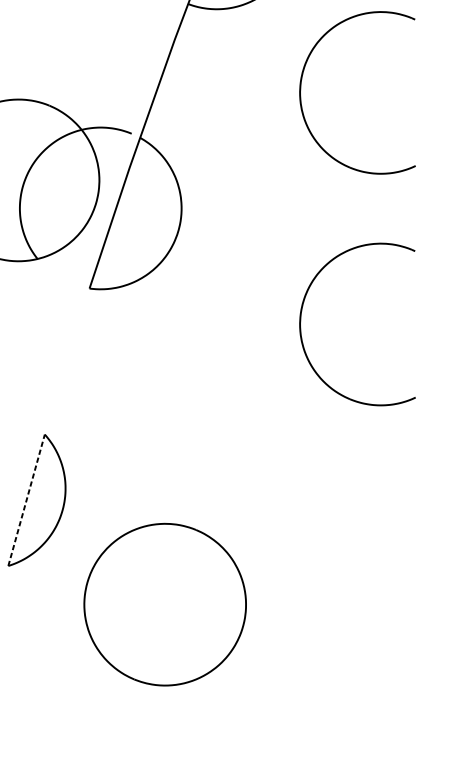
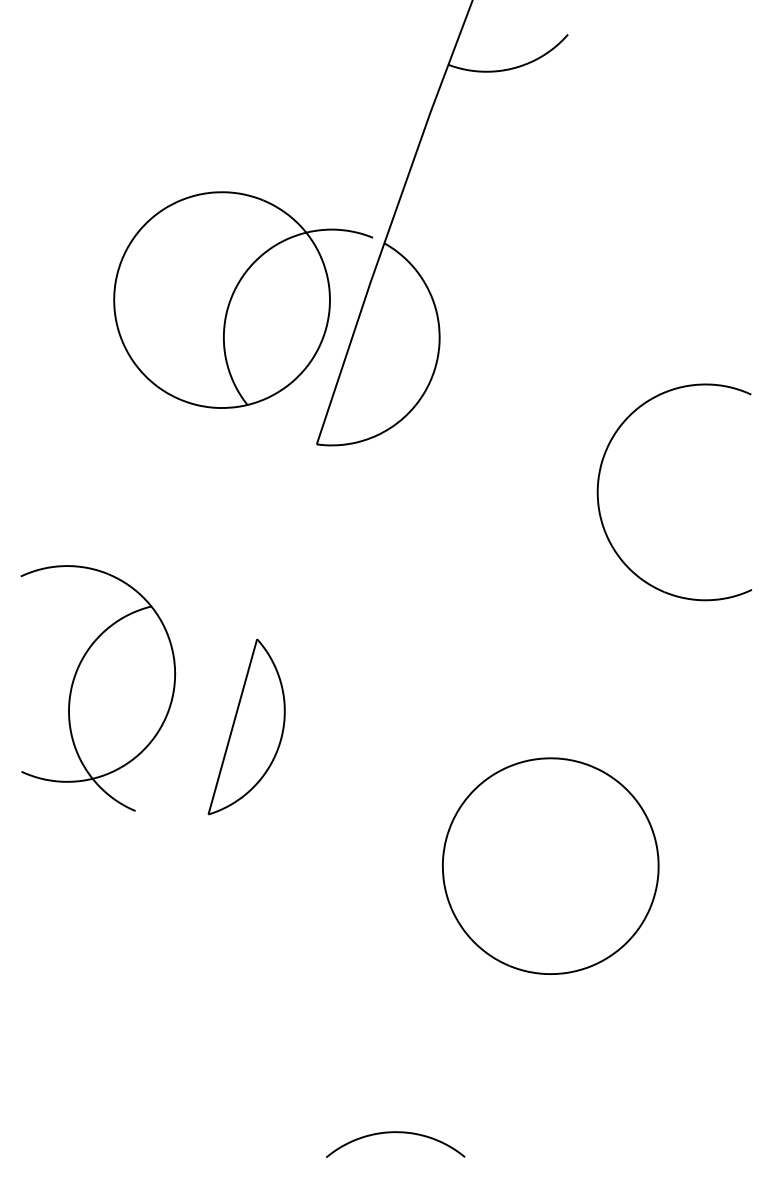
part: (301, 85) -> (599, 173), removed
line: (26, 499) -> (232, 726), dashed -> solid
part: (165, 604) -> (550, 865), moved

